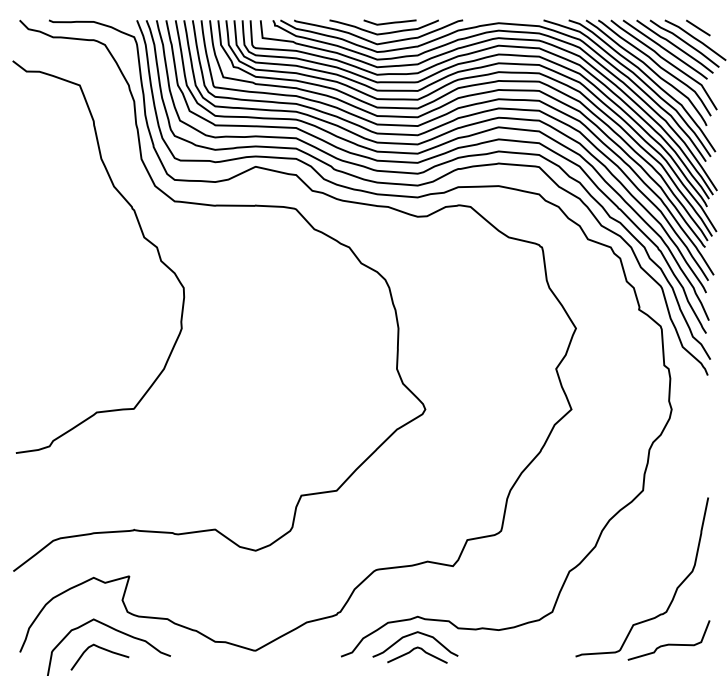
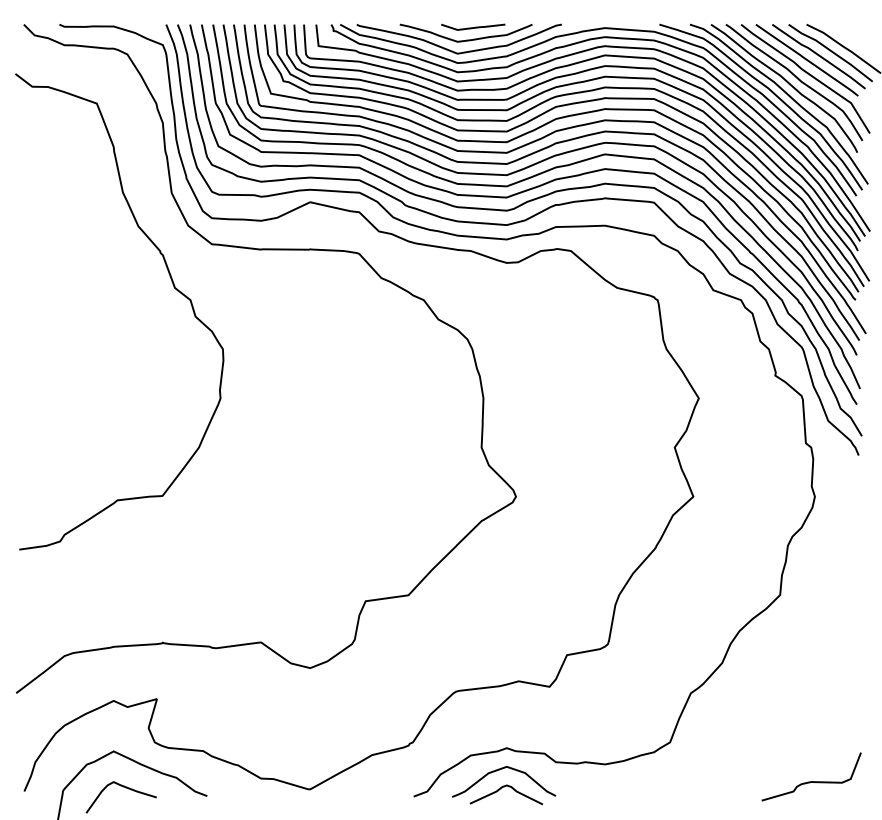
line: (698, 27) -> (847, 33), removed
curve: (675, 589) -> (819, 715), removed

